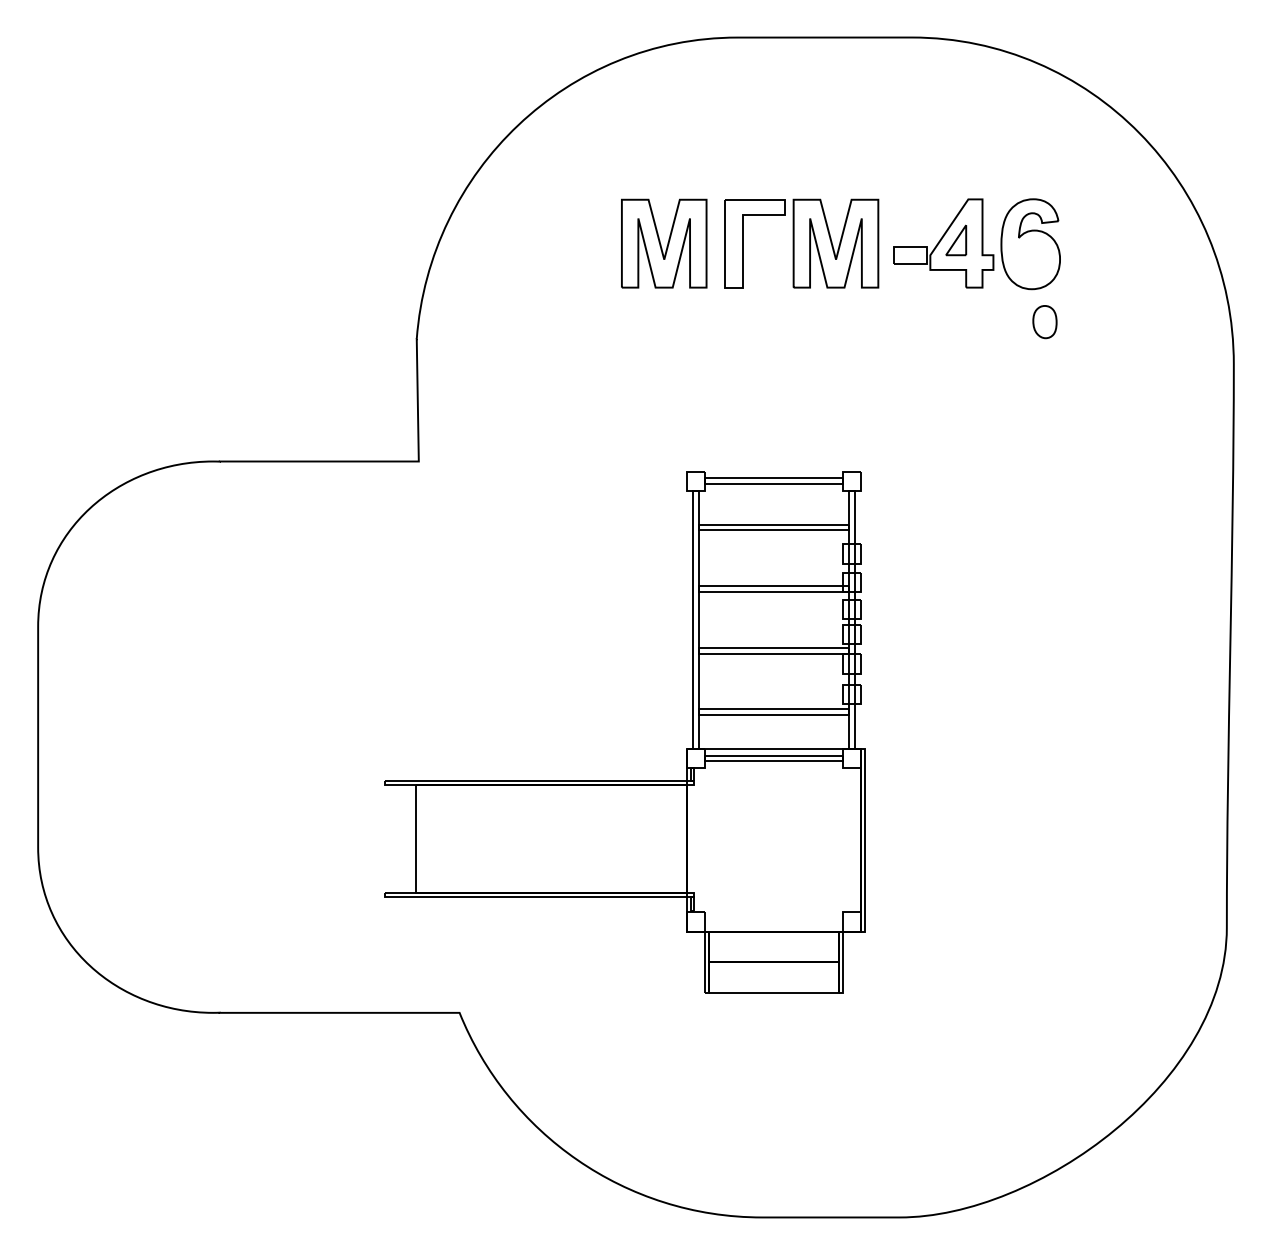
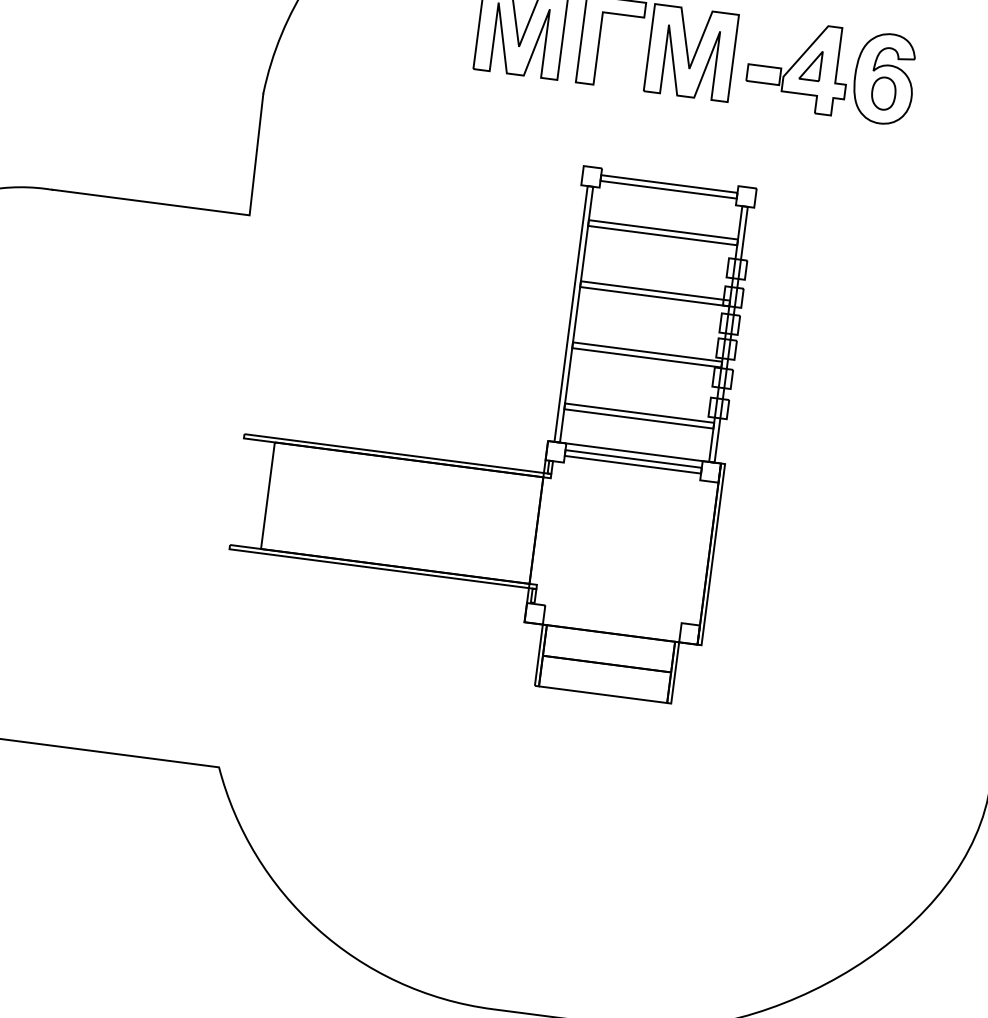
part: (1044, 322) -> (883, 93), moved
part: (624, 780) -> (482, 464), moved

